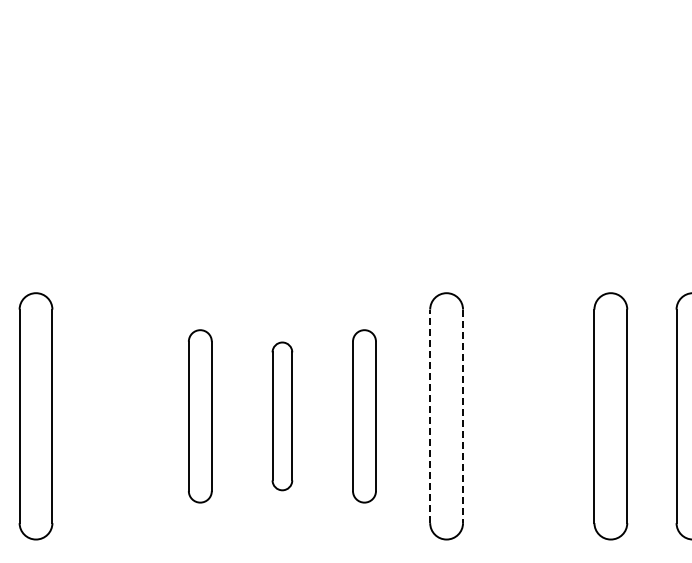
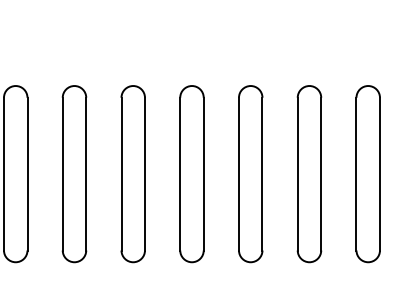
part: (117, 416) -> (74, 174), added
part: (200, 416) -> (133, 174), size x1.43
part: (282, 416) -> (192, 174), size x1.67
part: (364, 416) -> (250, 174), size x1.43
line: (430, 416) -> (297, 174), dashed -> solid
line: (463, 416) -> (321, 174), dashed -> solid
part: (528, 416) -> (368, 174), added

